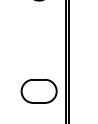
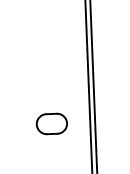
part: (38, 90) -> (51, 122), size x0.6

